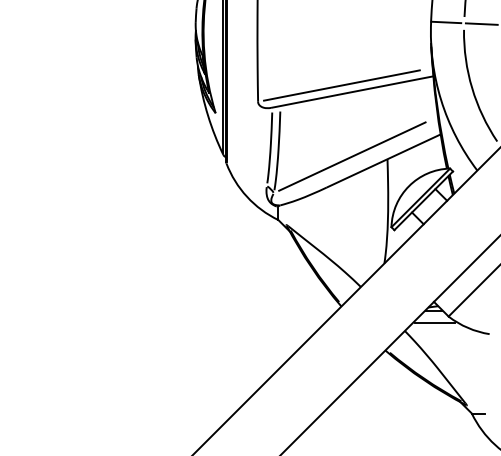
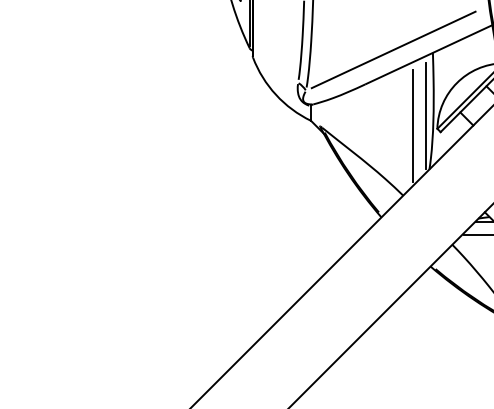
line: (380, 215) -> (425, 115), added
line: (369, 224) -> (412, 125), added

